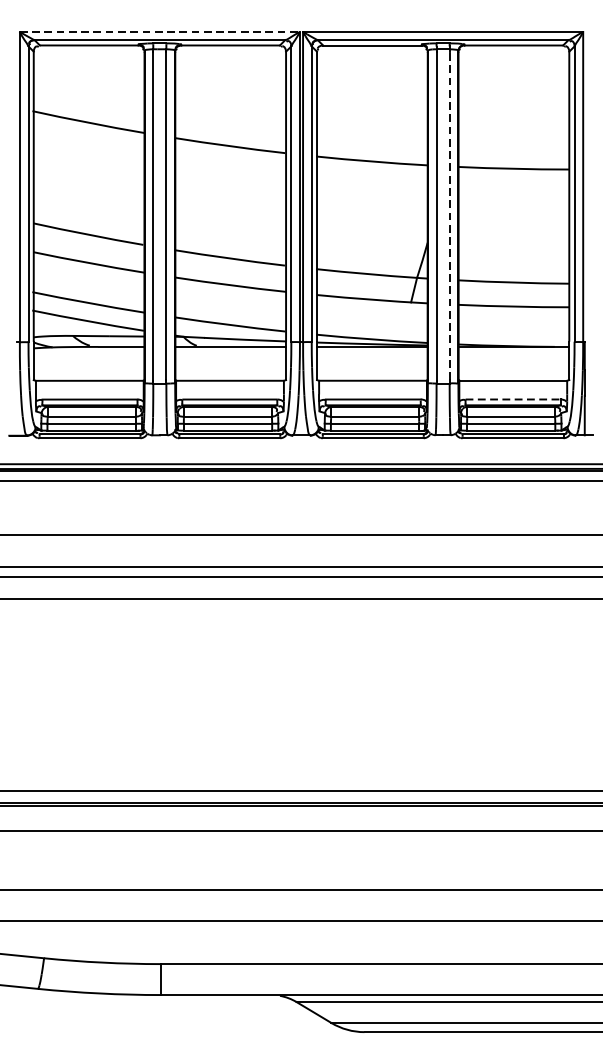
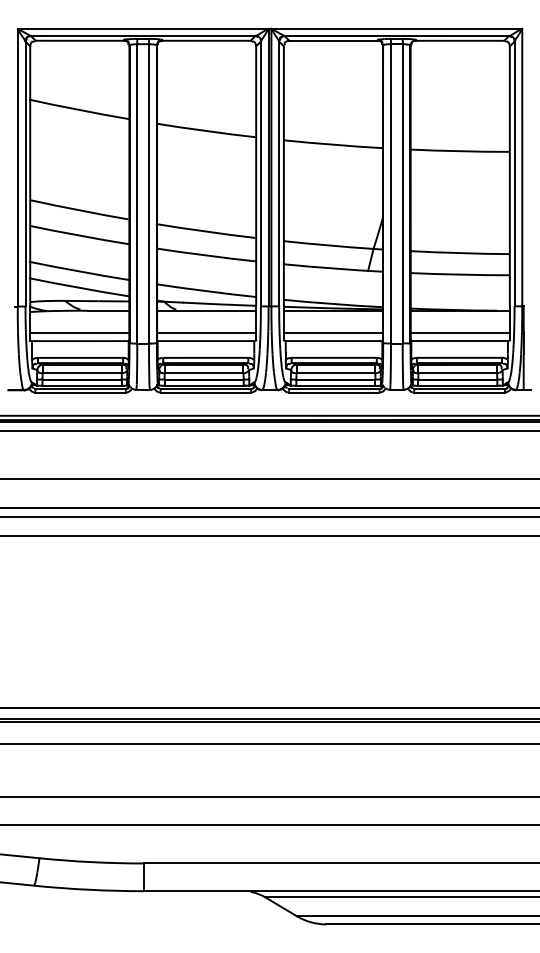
line: (160, 31) -> (143, 28), dashed -> solid
line: (449, 214) -> (402, 192), dashed -> solid
line: (88, 371) -> (79, 332), added
line: (230, 371) -> (206, 332), added
line: (371, 371) -> (332, 332), added
line: (513, 371) -> (459, 332), added
line: (513, 399) -> (459, 357), dashed -> solid

